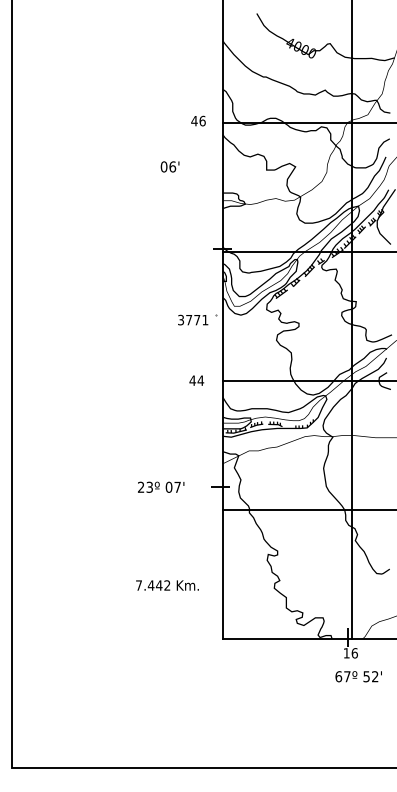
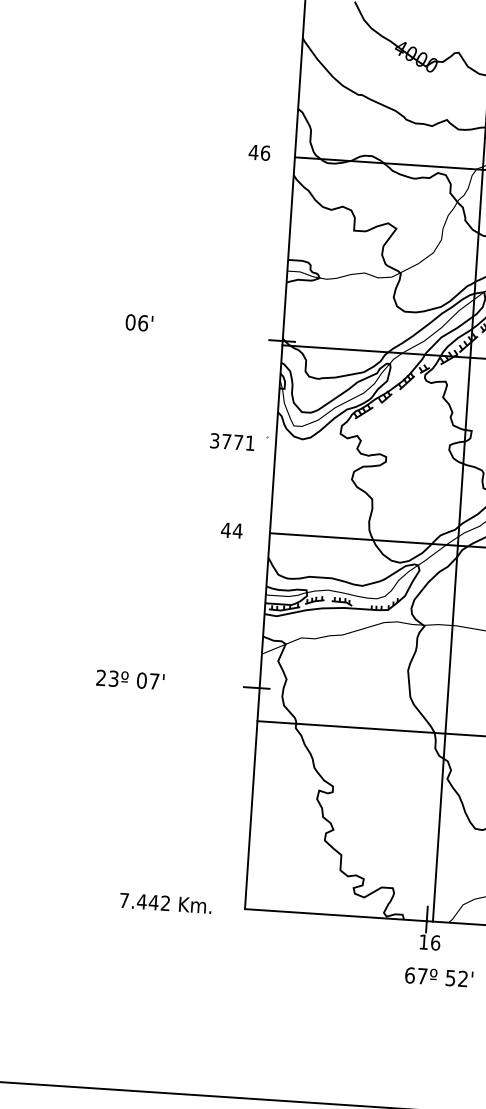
text: (169, 166) -> (138, 322), moved
text: (161, 486) -> (130, 678), moved
text: (167, 585) -> (165, 903), moved

